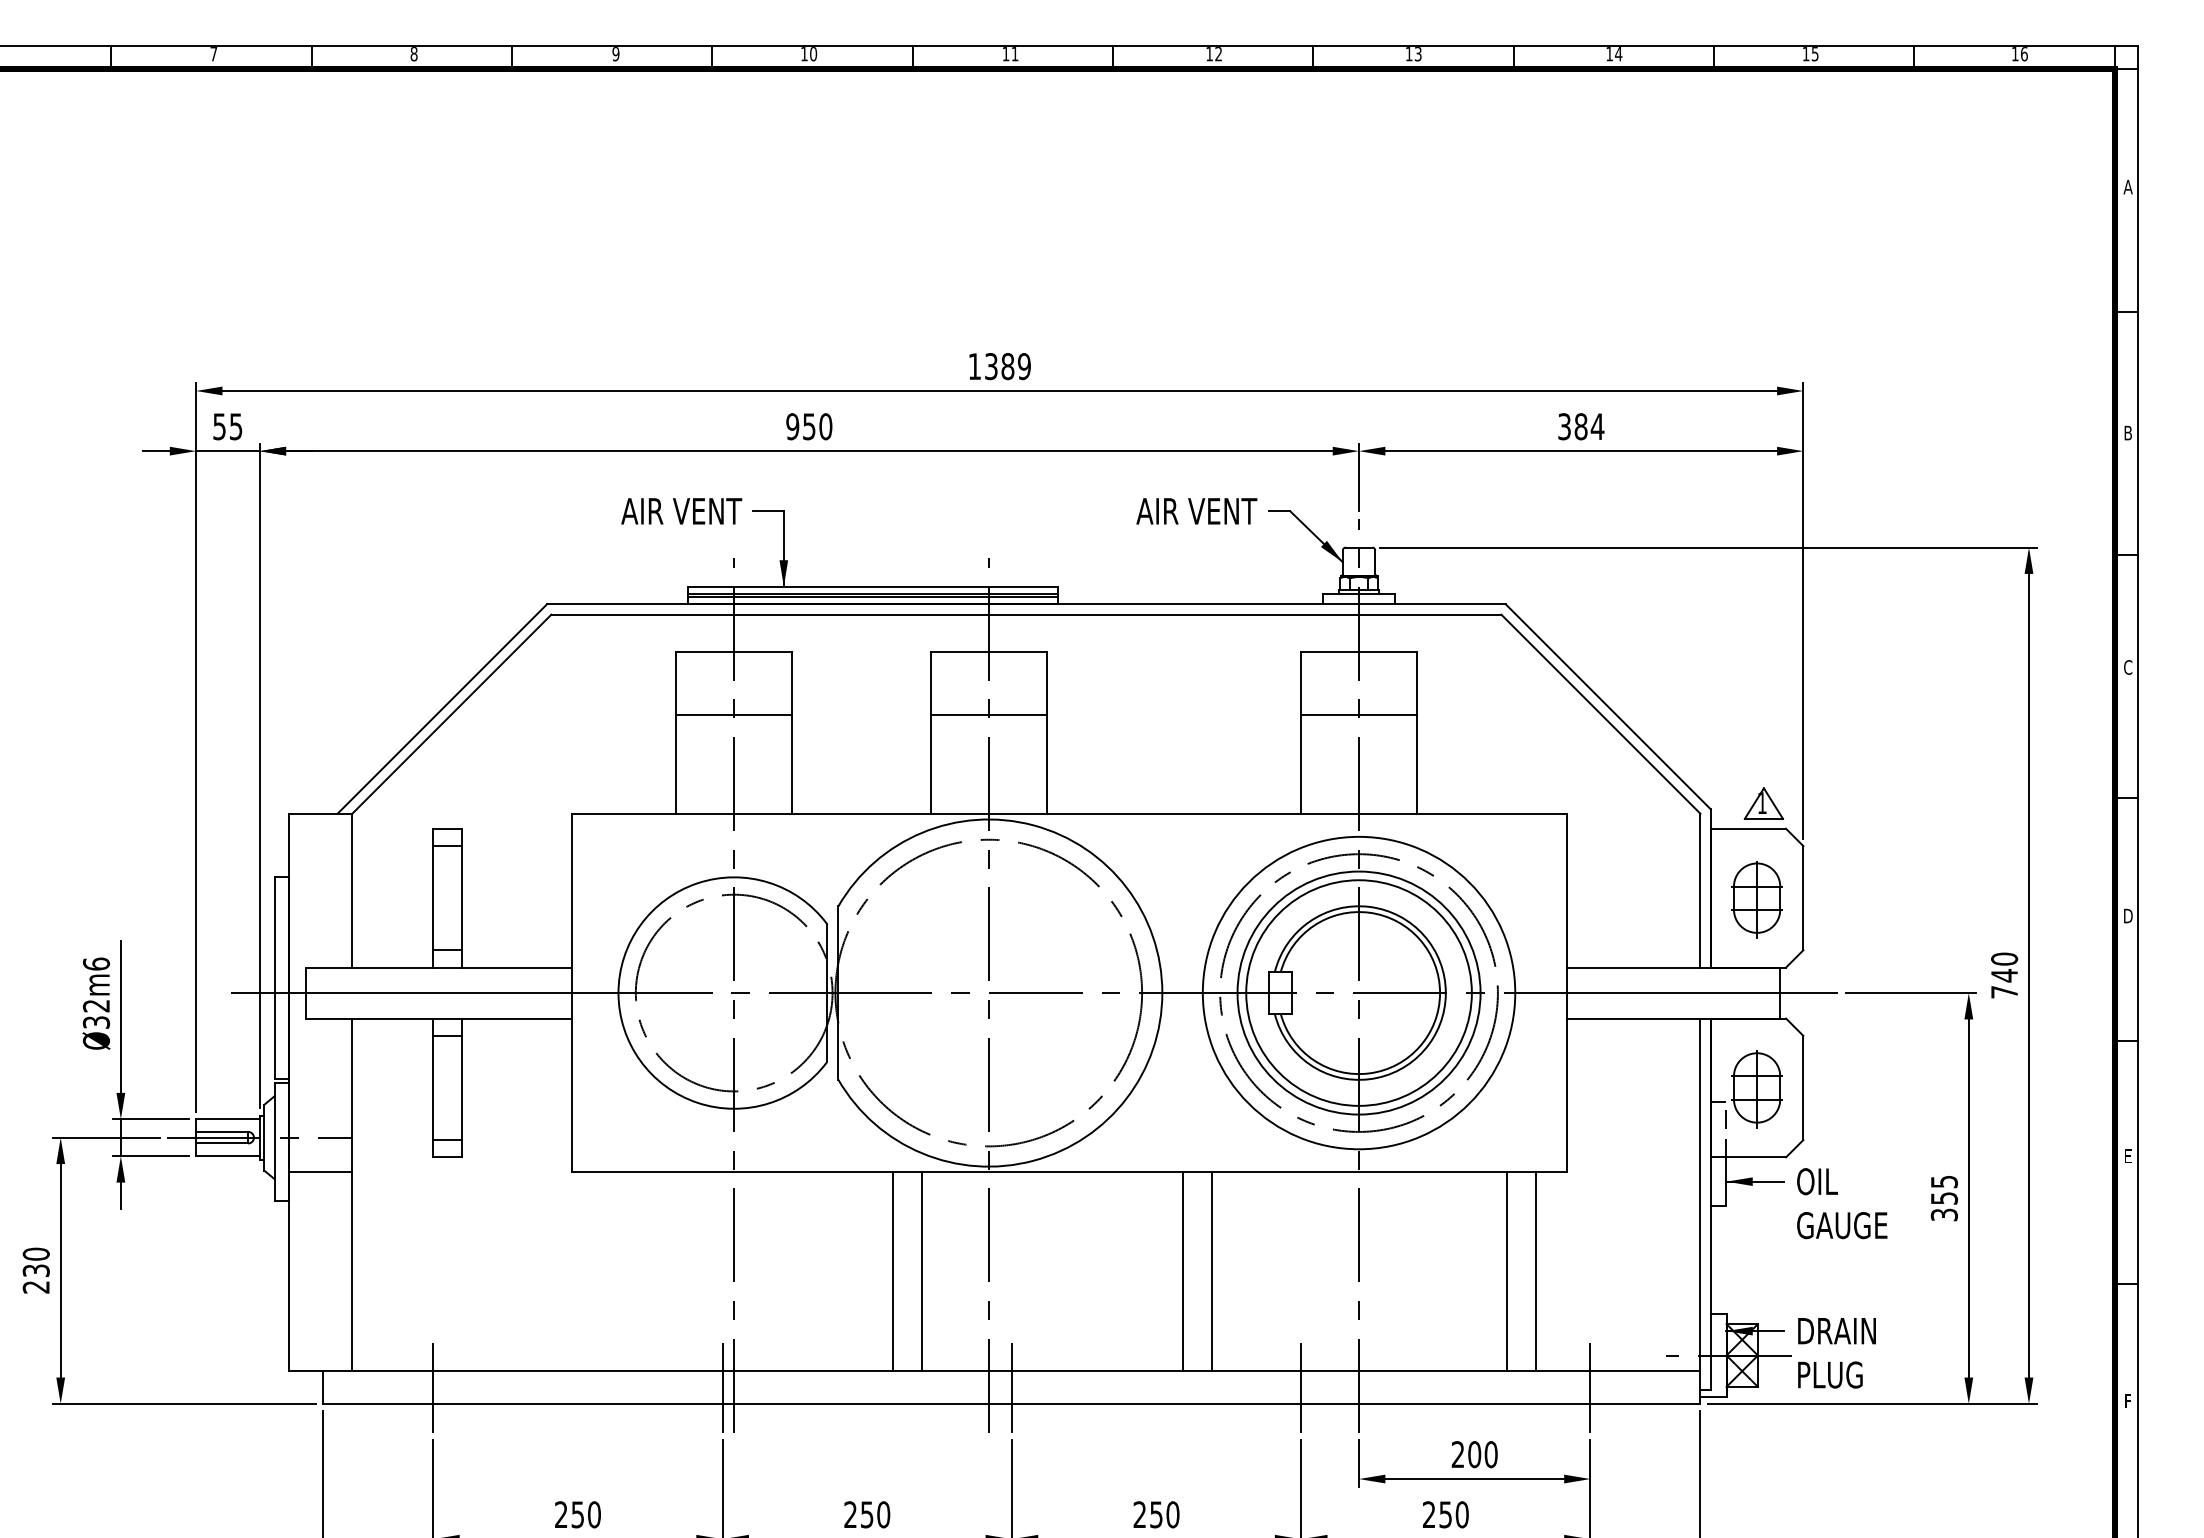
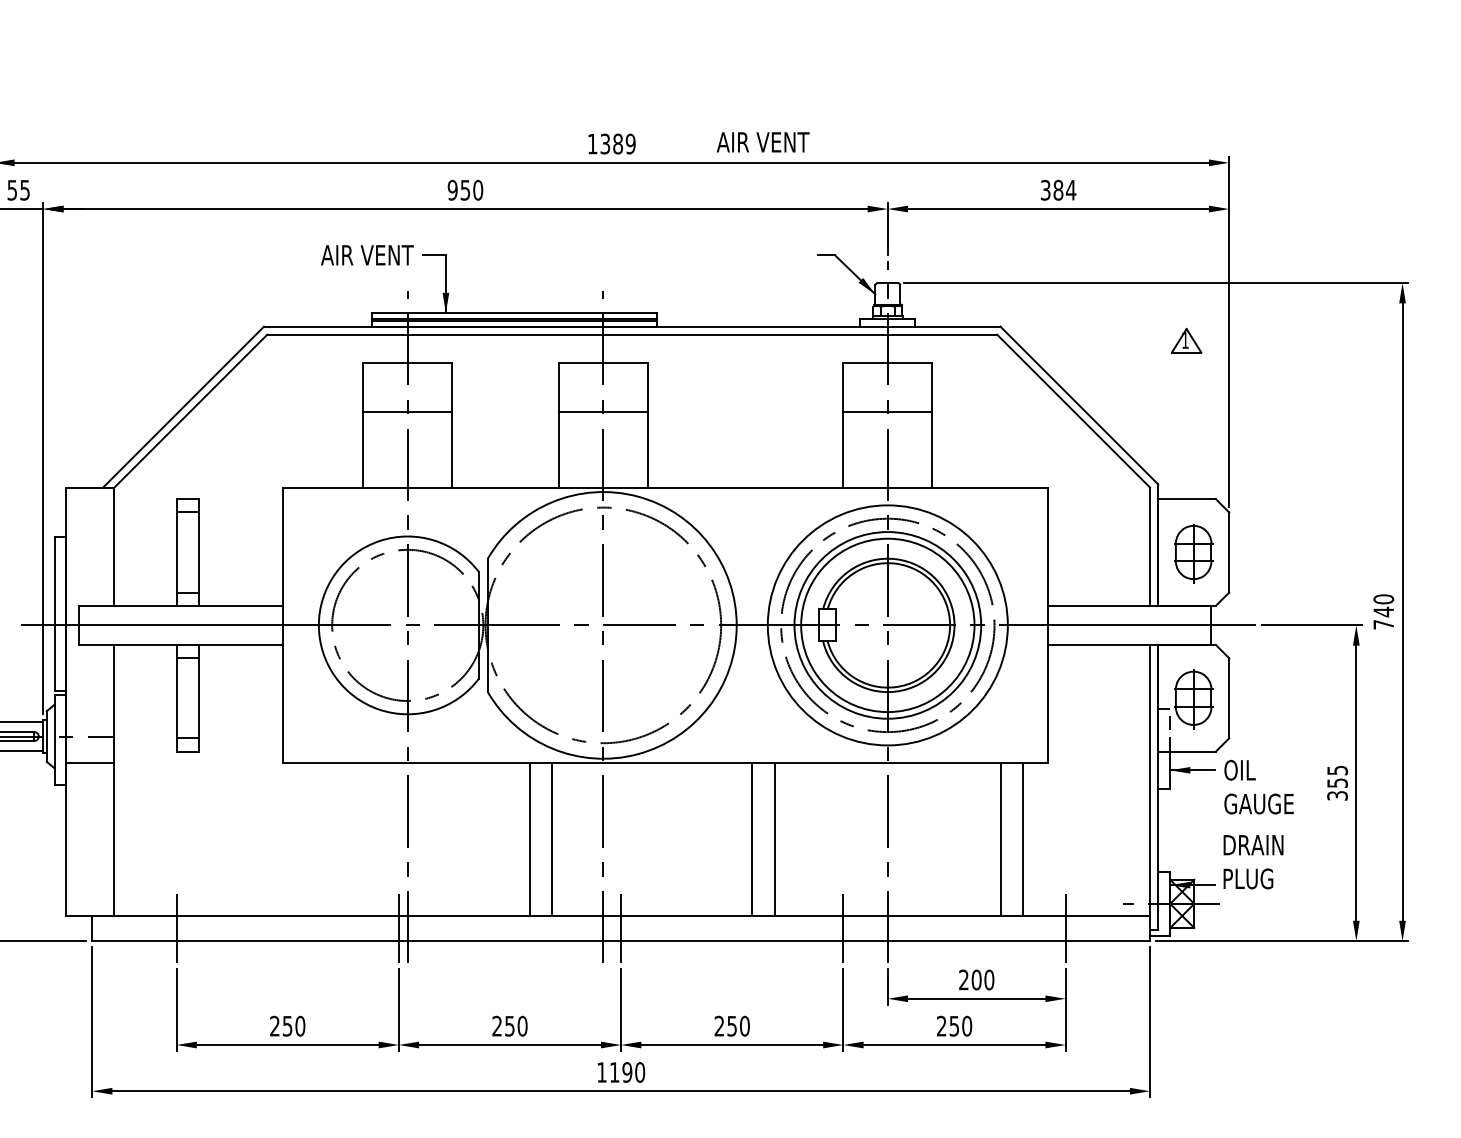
text: (1196, 511) -> (762, 142), moved
part: (1763, 803) -> (1186, 340), moved
text: (1836, 1353) -> (1253, 862), moved

